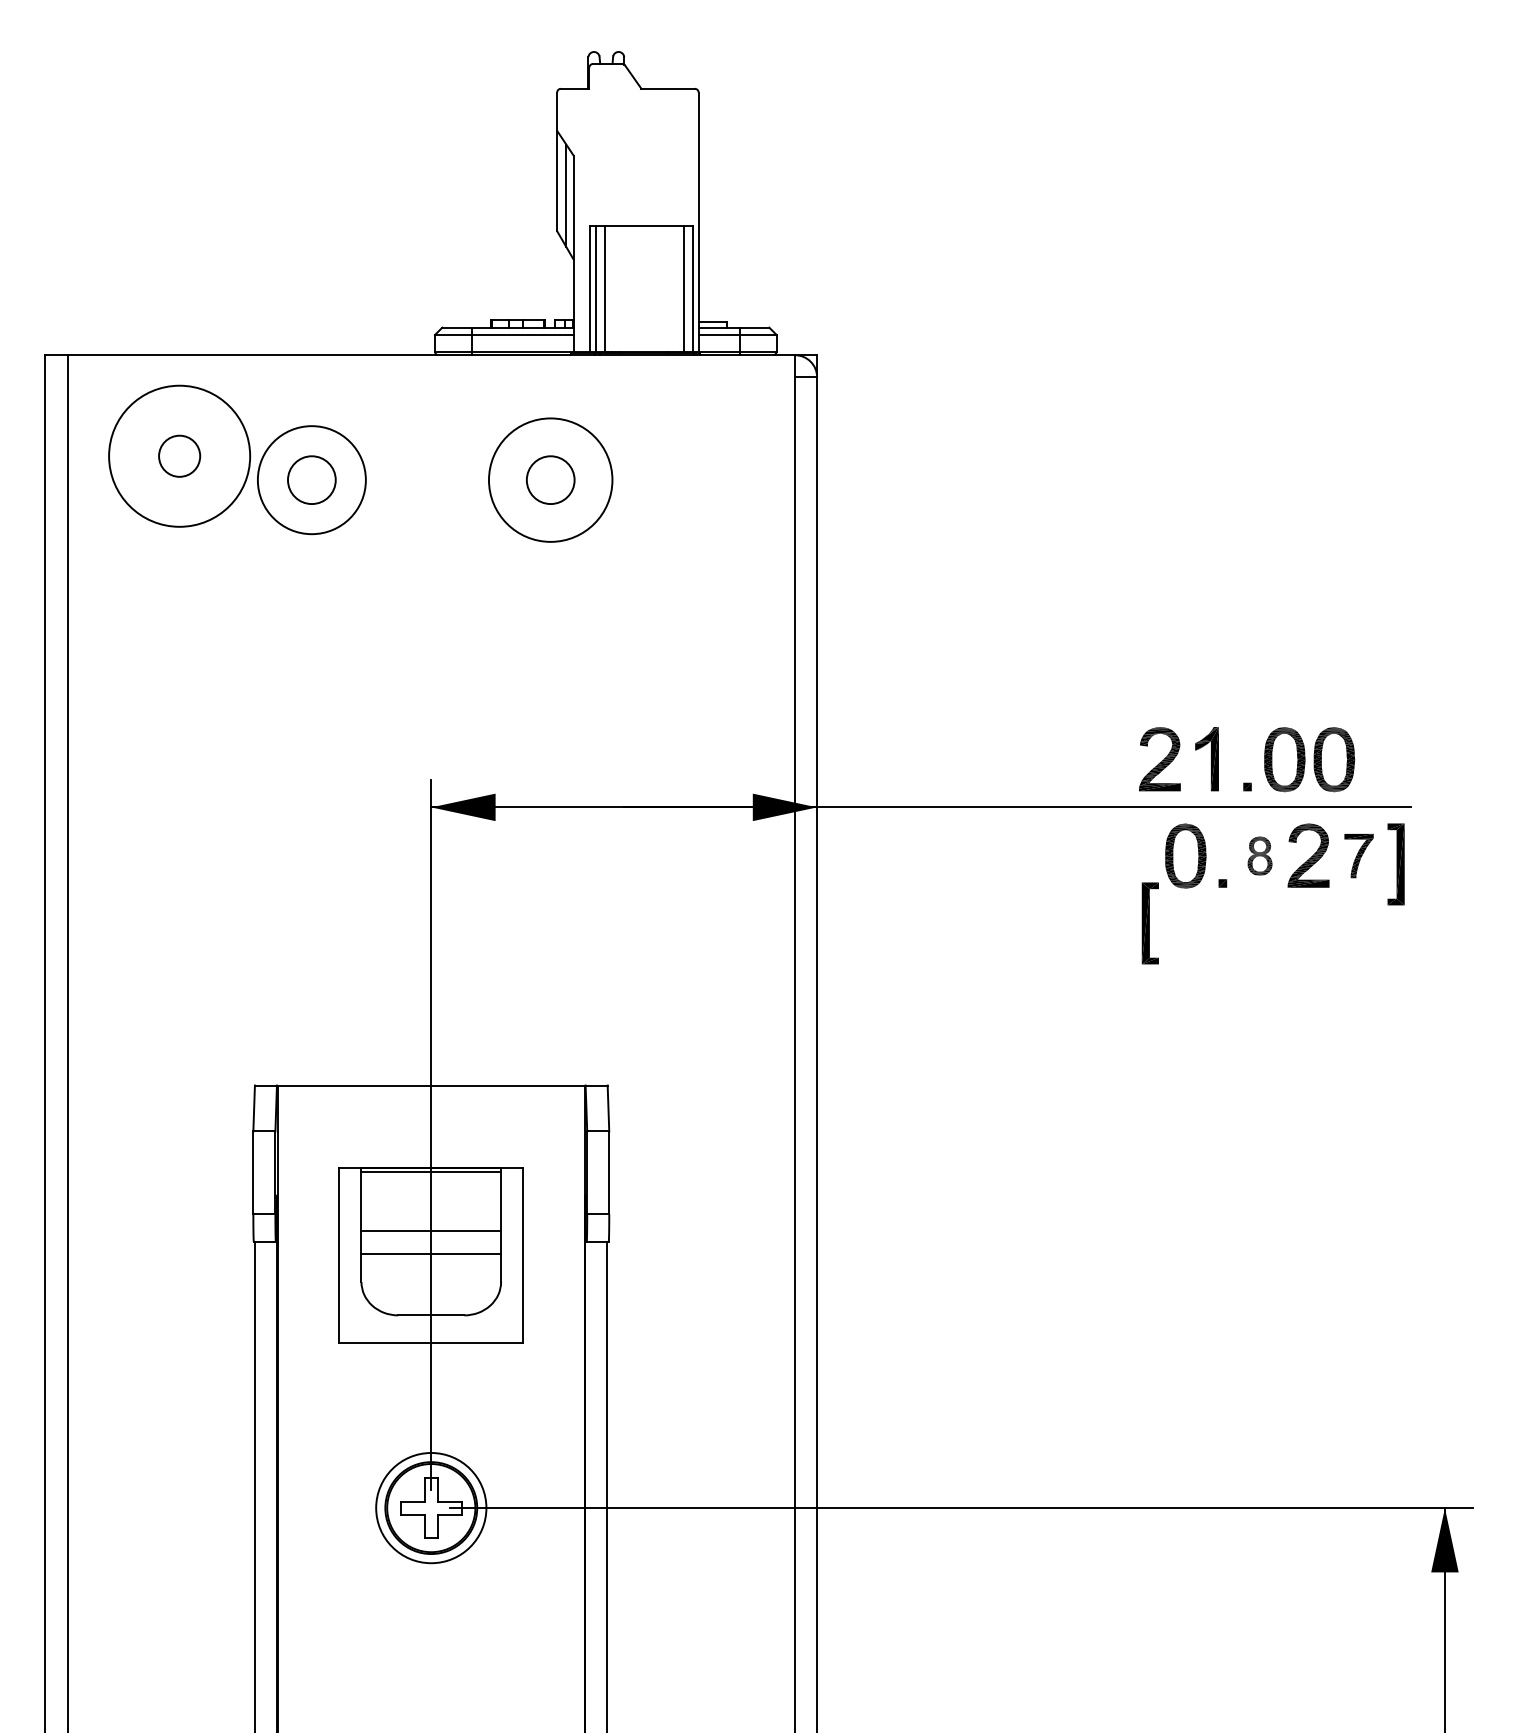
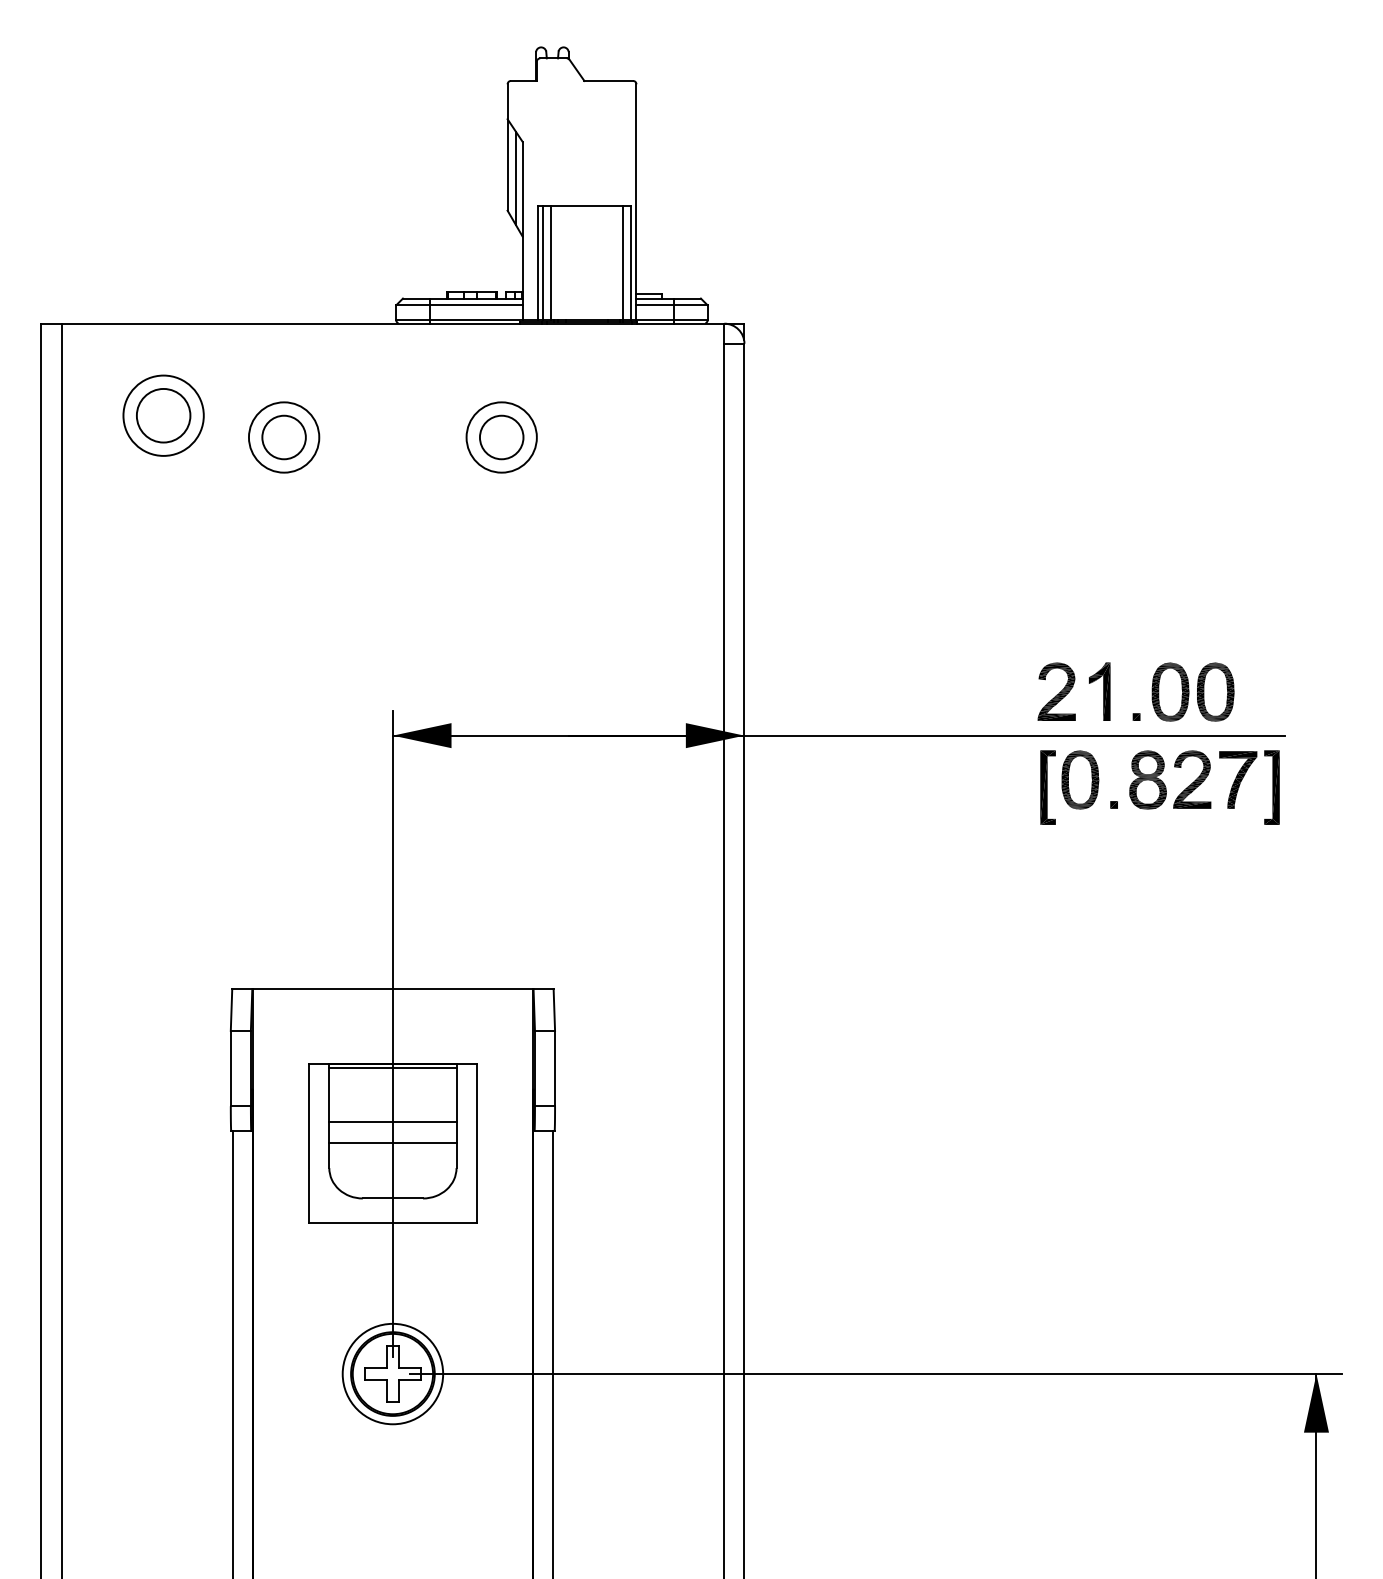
circle: (179, 455) -> (163, 415), size x1.43
circle: (179, 456) -> (163, 415), size x0.62
circle: (311, 479) -> (283, 436), size x0.71
circle: (550, 479) -> (501, 436), size x0.62
part: (1259, 855) -> (1147, 779), size x1.67
part: (1358, 855) -> (1237, 779), size x1.43
part: (1149, 923) -> (1047, 787), moved

